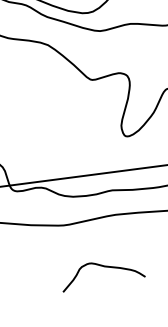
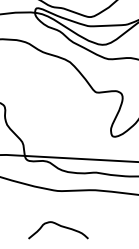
curve: (102, 267) -> (59, 226), moved

